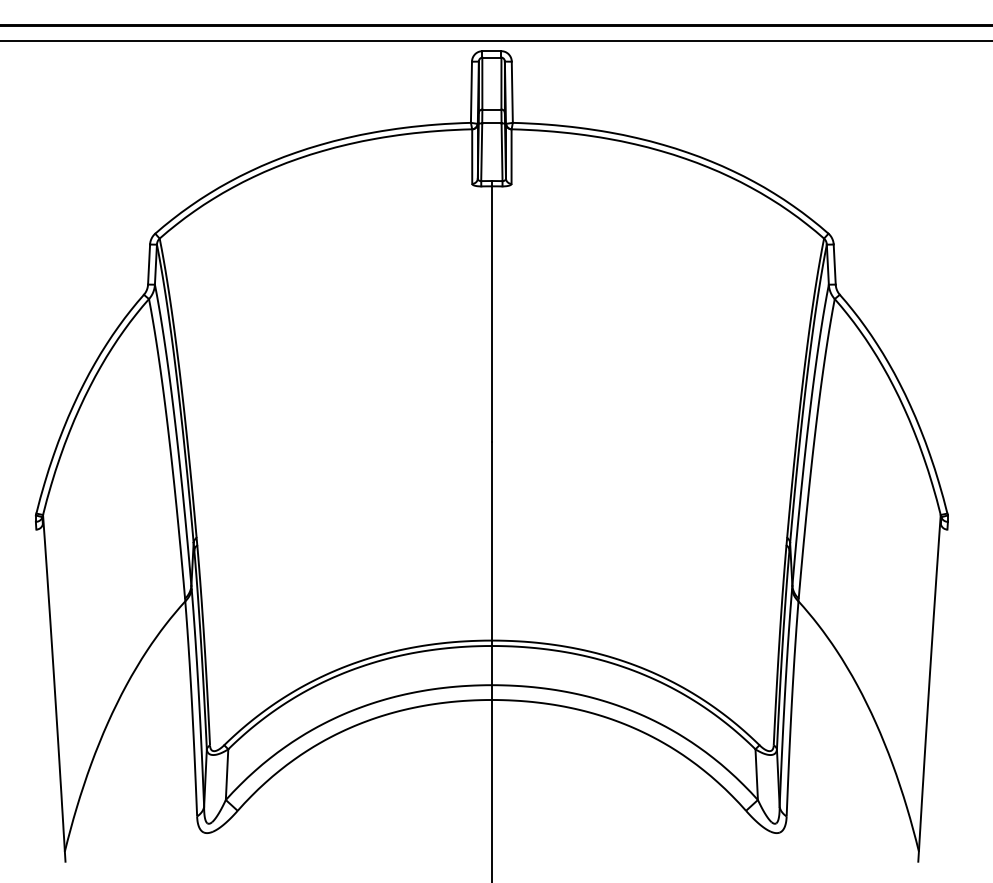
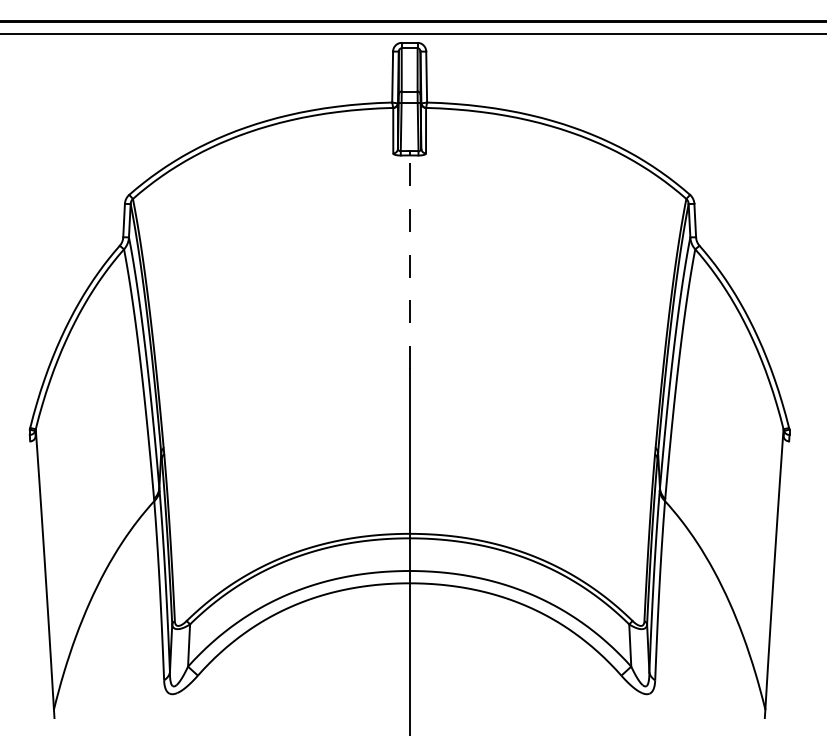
line: (491, 313) -> (409, 261), solid -> dashed

